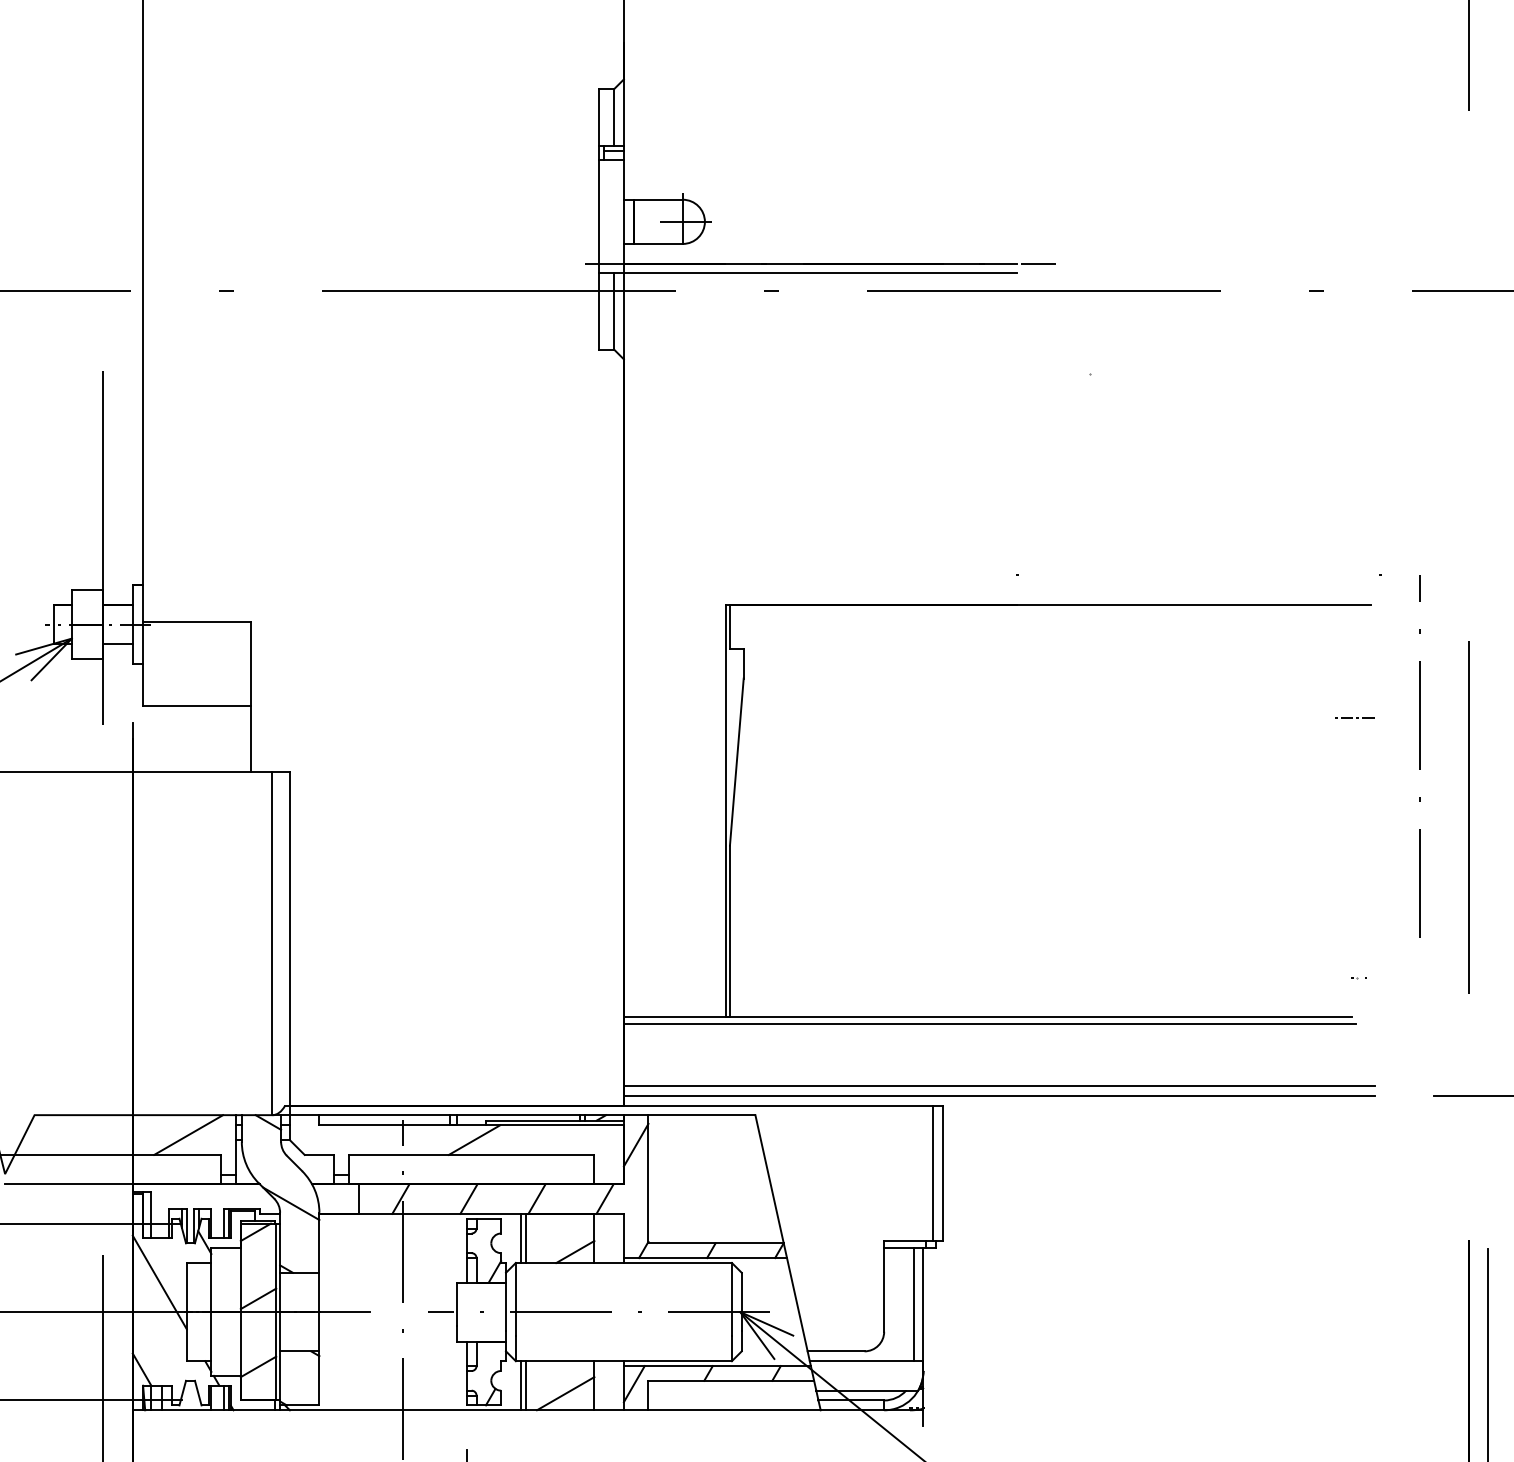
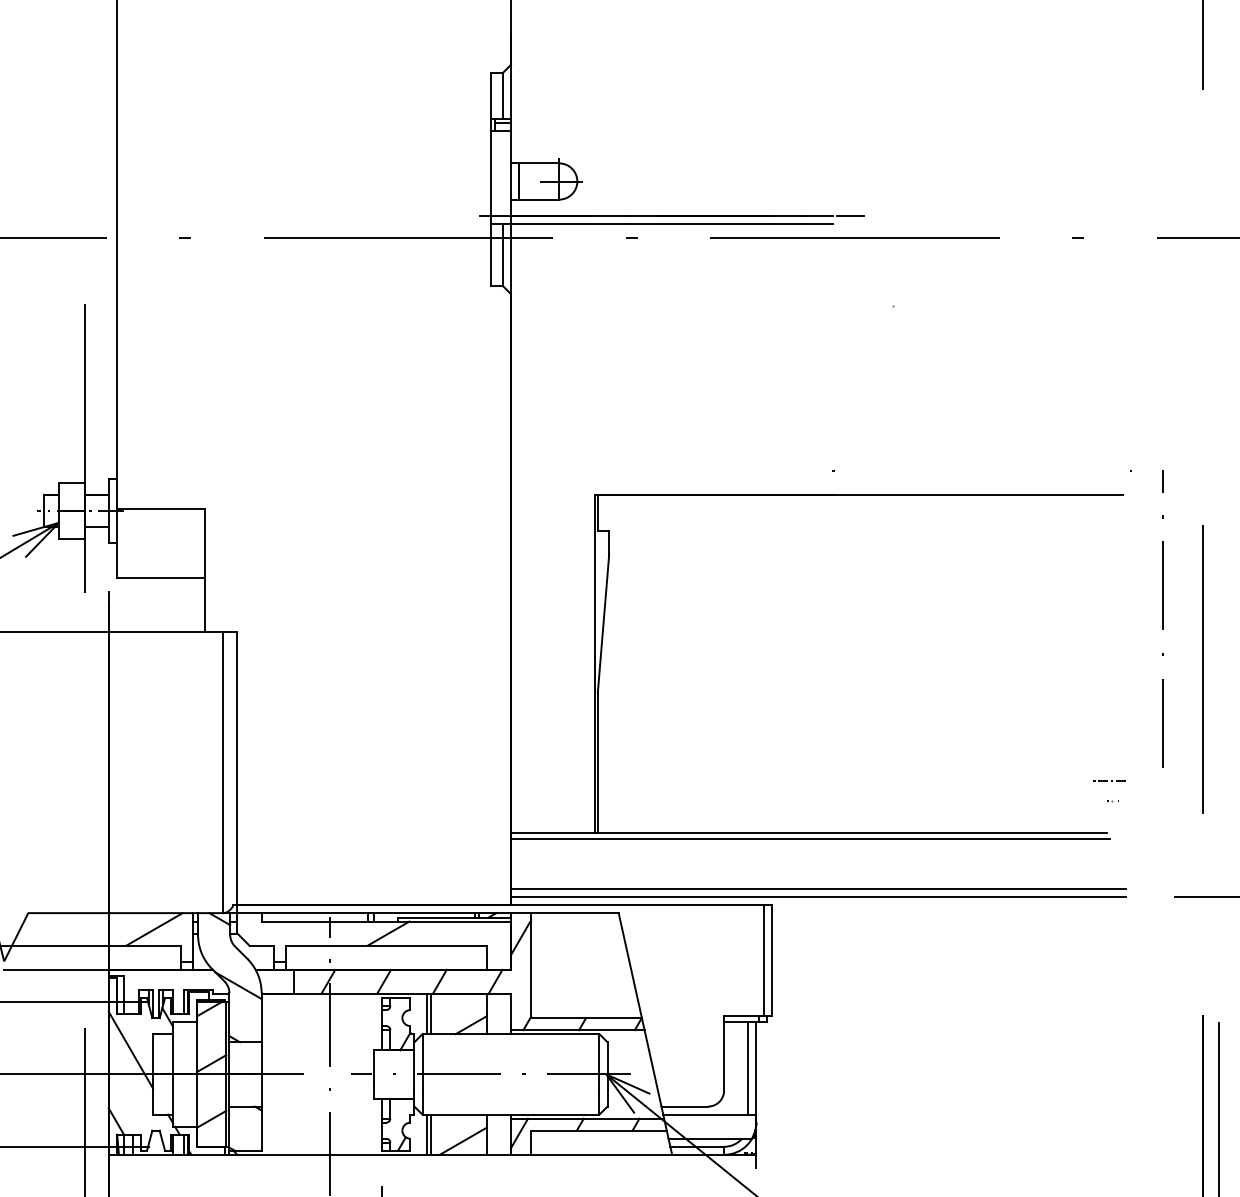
line: (1352, 717) -> (1107, 780), moved

